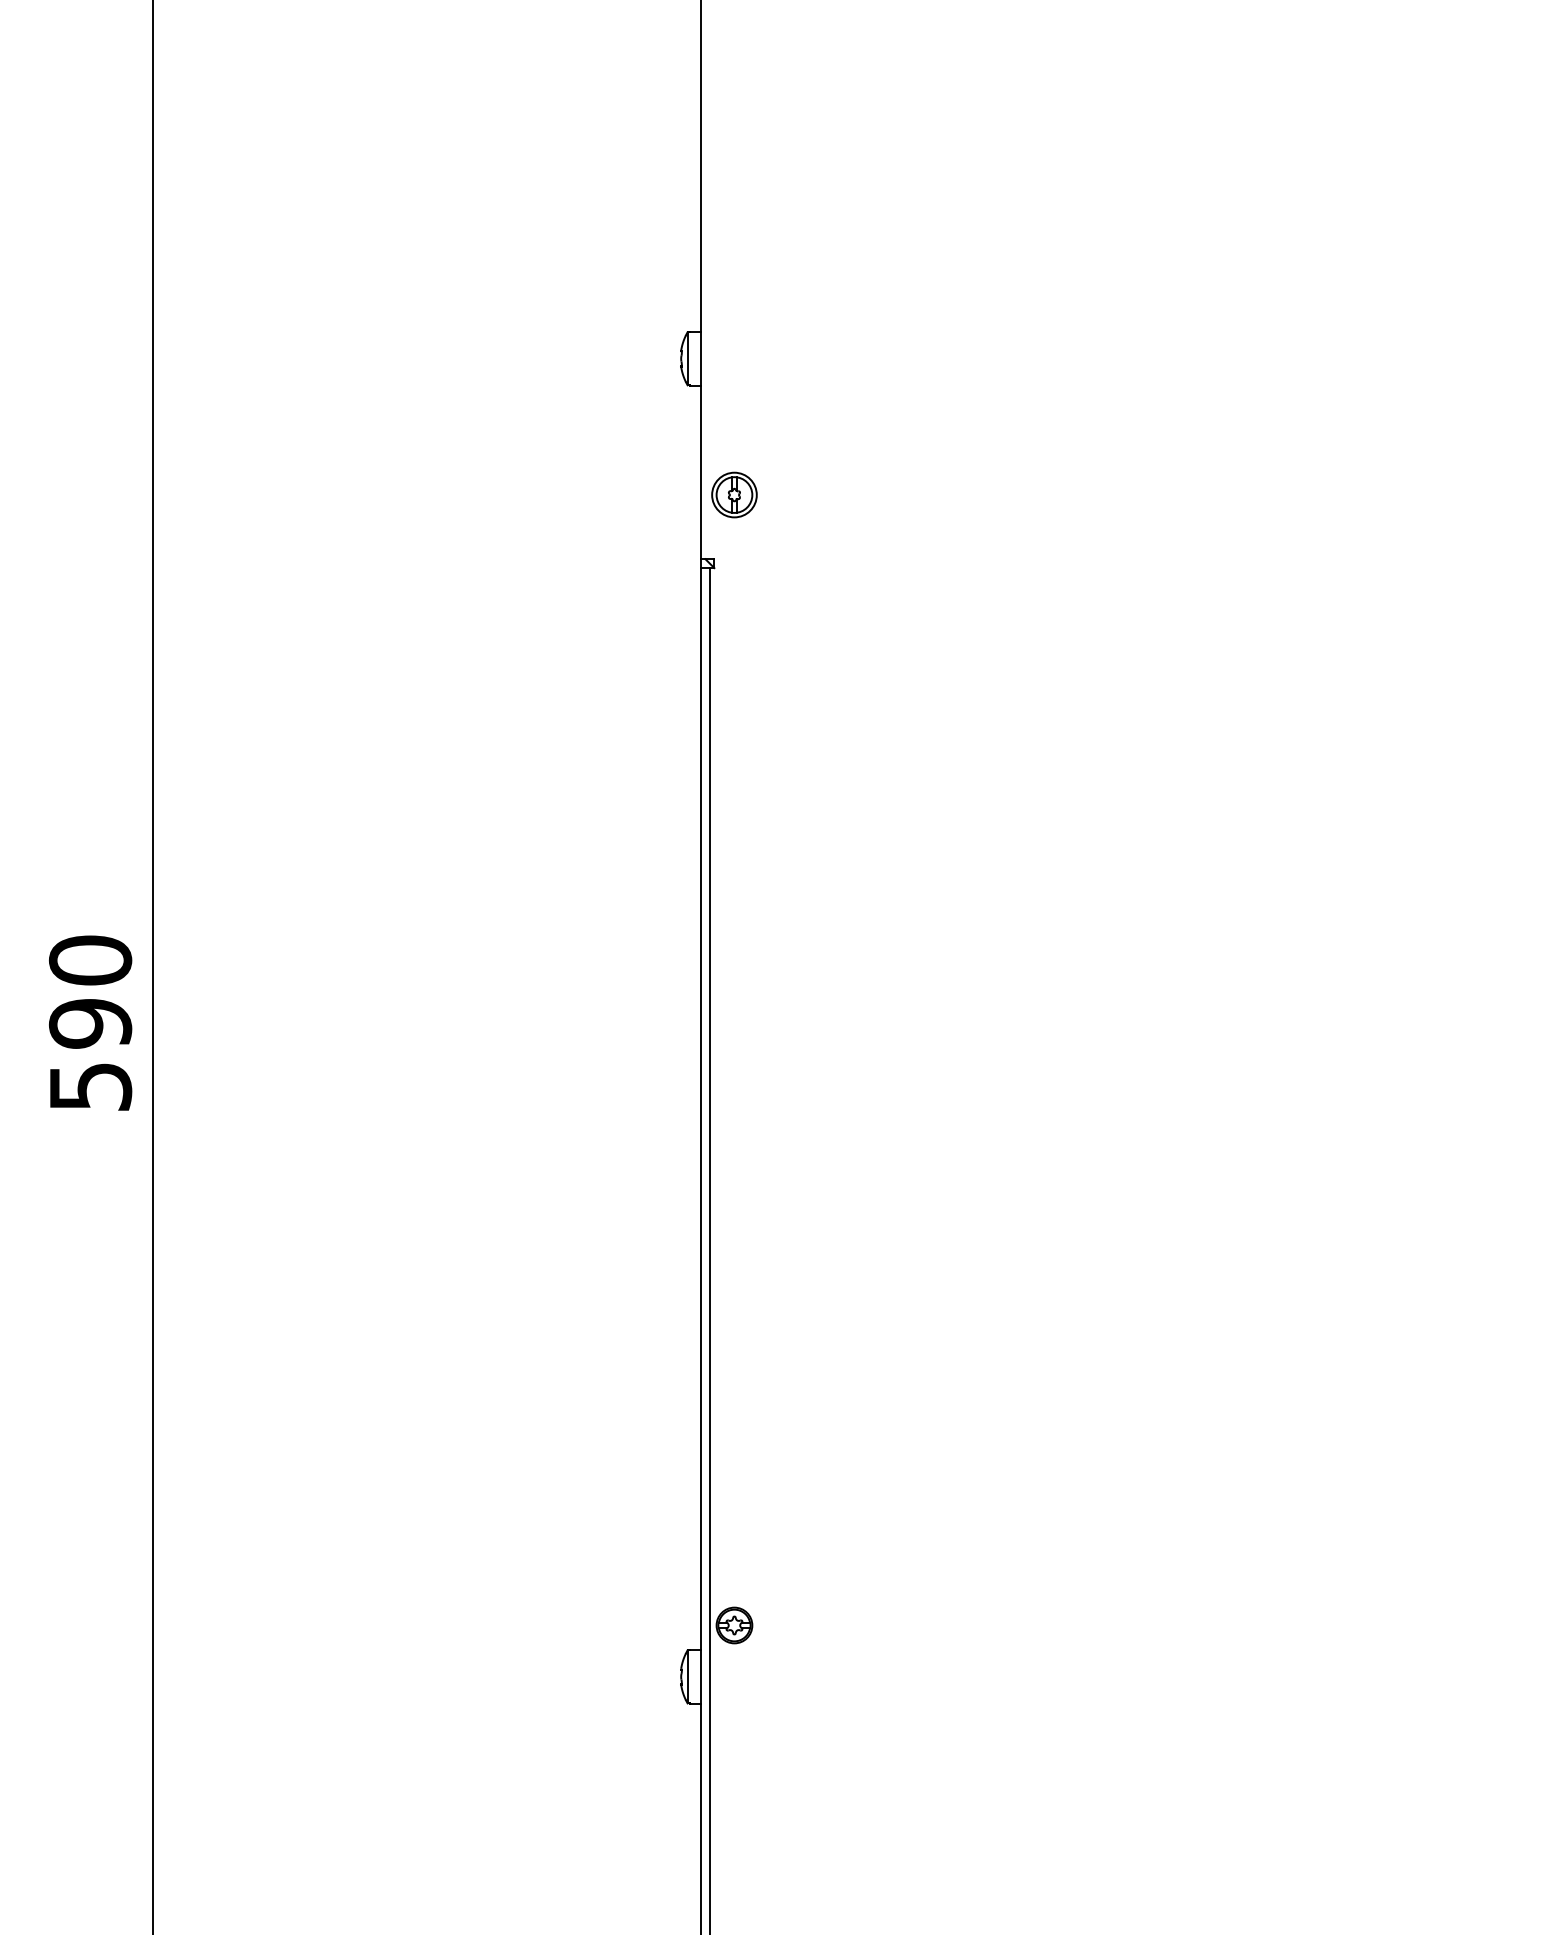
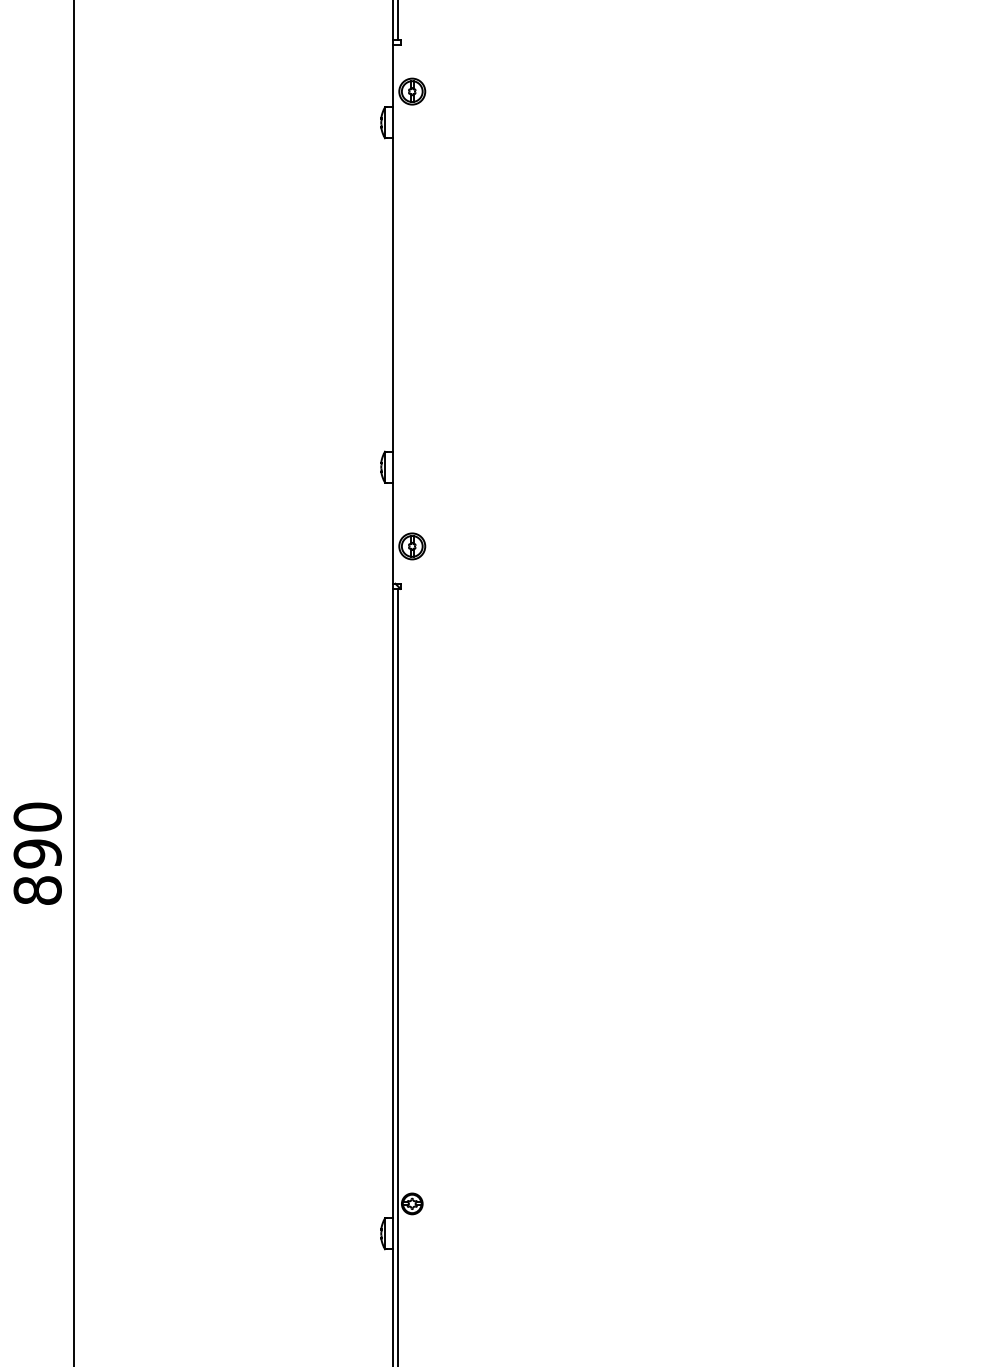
text: (90, 1086) -> (37, 890), 590 -> 890

